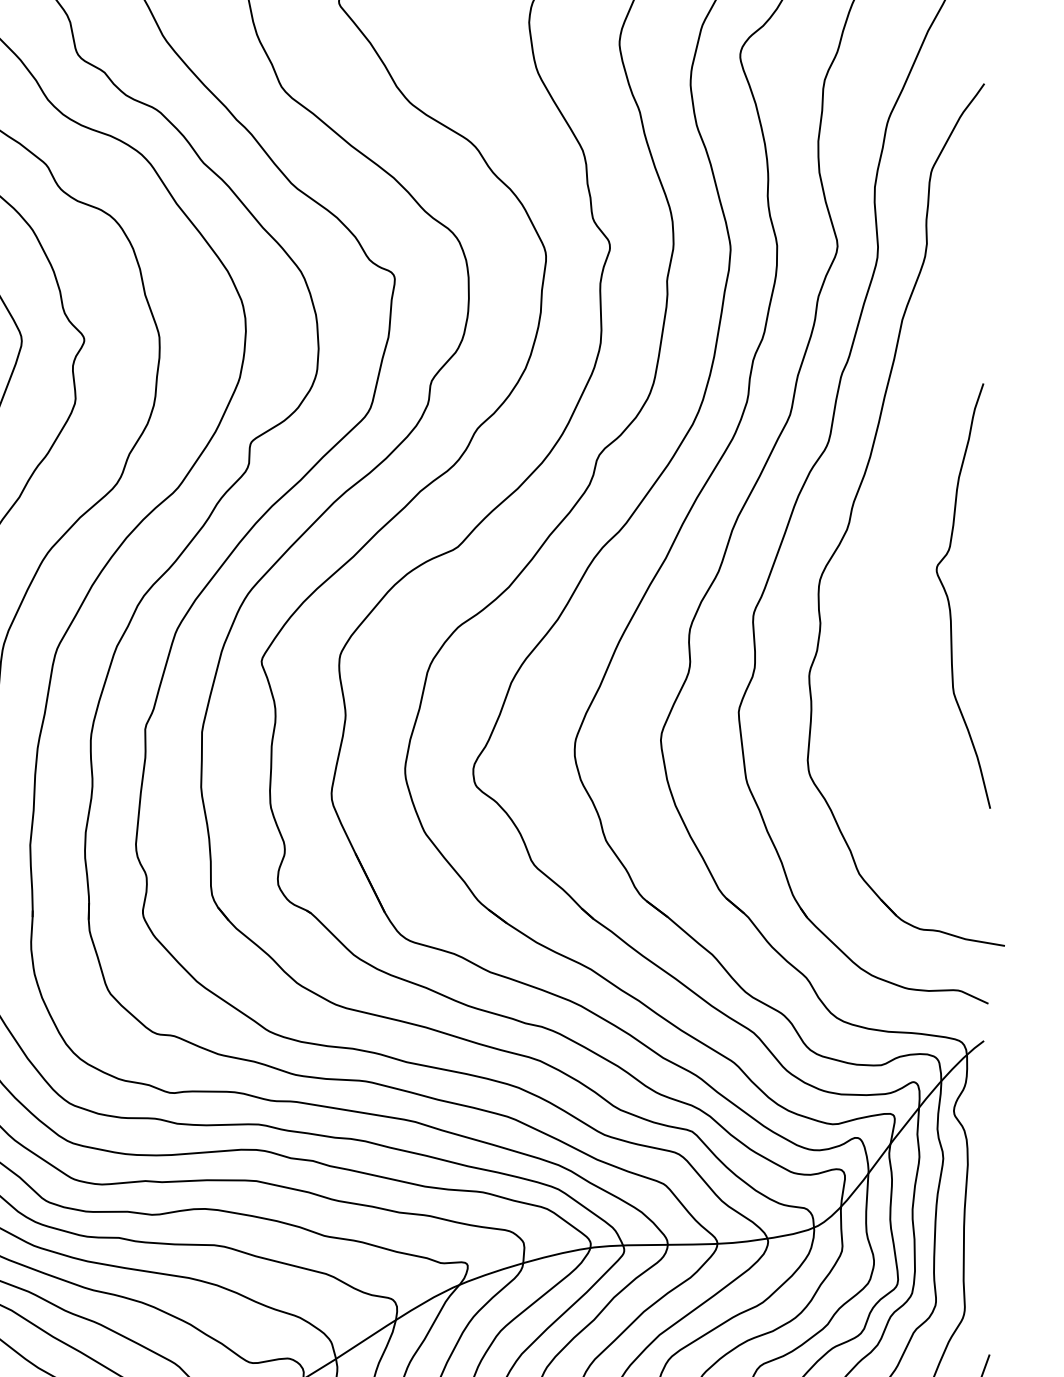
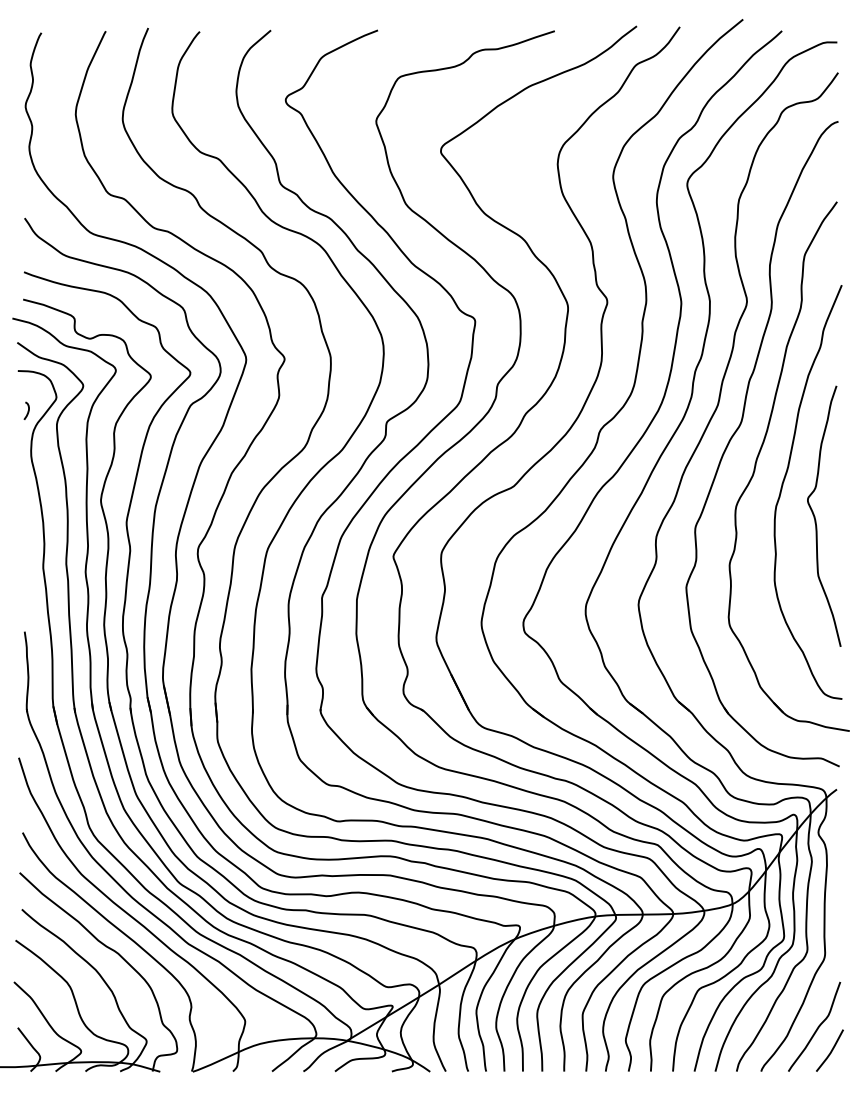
curve: (896, 545) -> (783, 485), added

